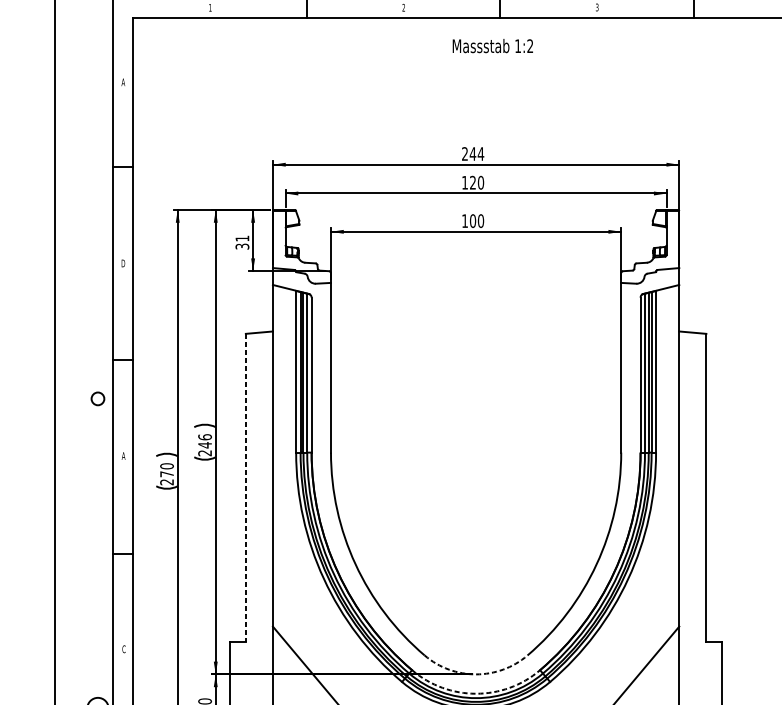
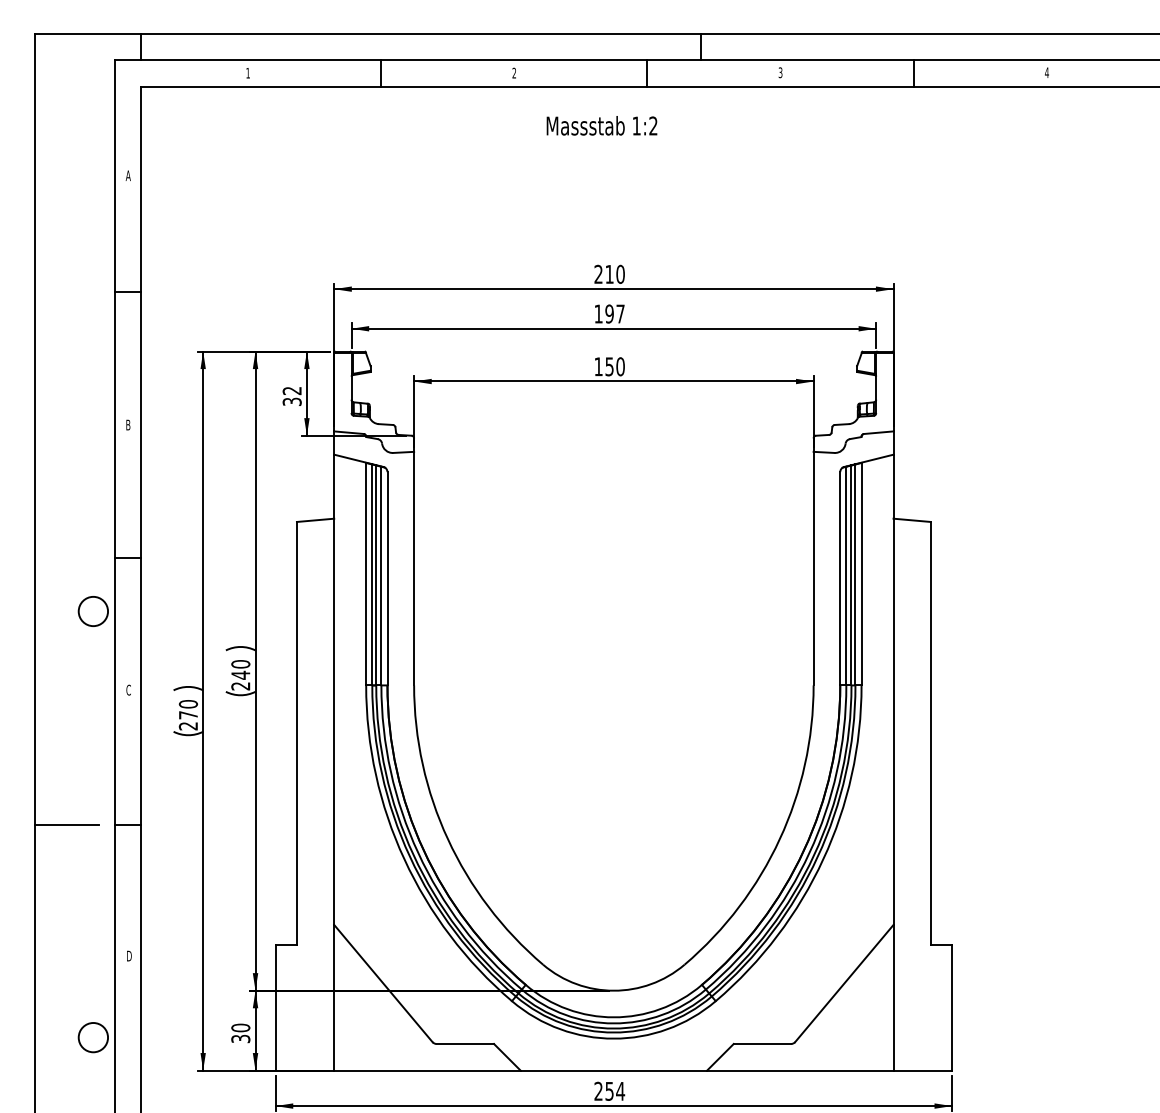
text: (492, 45) -> (601, 125), moved
text: (477, 153) -> (615, 273), 244 -> 210
text: (476, 182) -> (614, 313), 120 -> 197
text: (472, 220) -> (609, 366), 100 -> 150
text: (241, 239) -> (291, 391), 31 -> 32
text: (123, 263) -> (128, 425), D -> B
circle: (98, 398) -> (93, 611), size x1.67
text: (204, 437) -> (240, 664), 246 -> 240
text: (123, 455) -> (128, 689), A -> C
line: (245, 487) -> (296, 733), dashed -> solid
line: (78, 553) -> (66, 824), added
text: (124, 648) -> (129, 955), C -> D
arc: (475, 674) -> (613, 990), dashed -> solid
arc: (475, 693) -> (613, 1017), dashed -> solid

